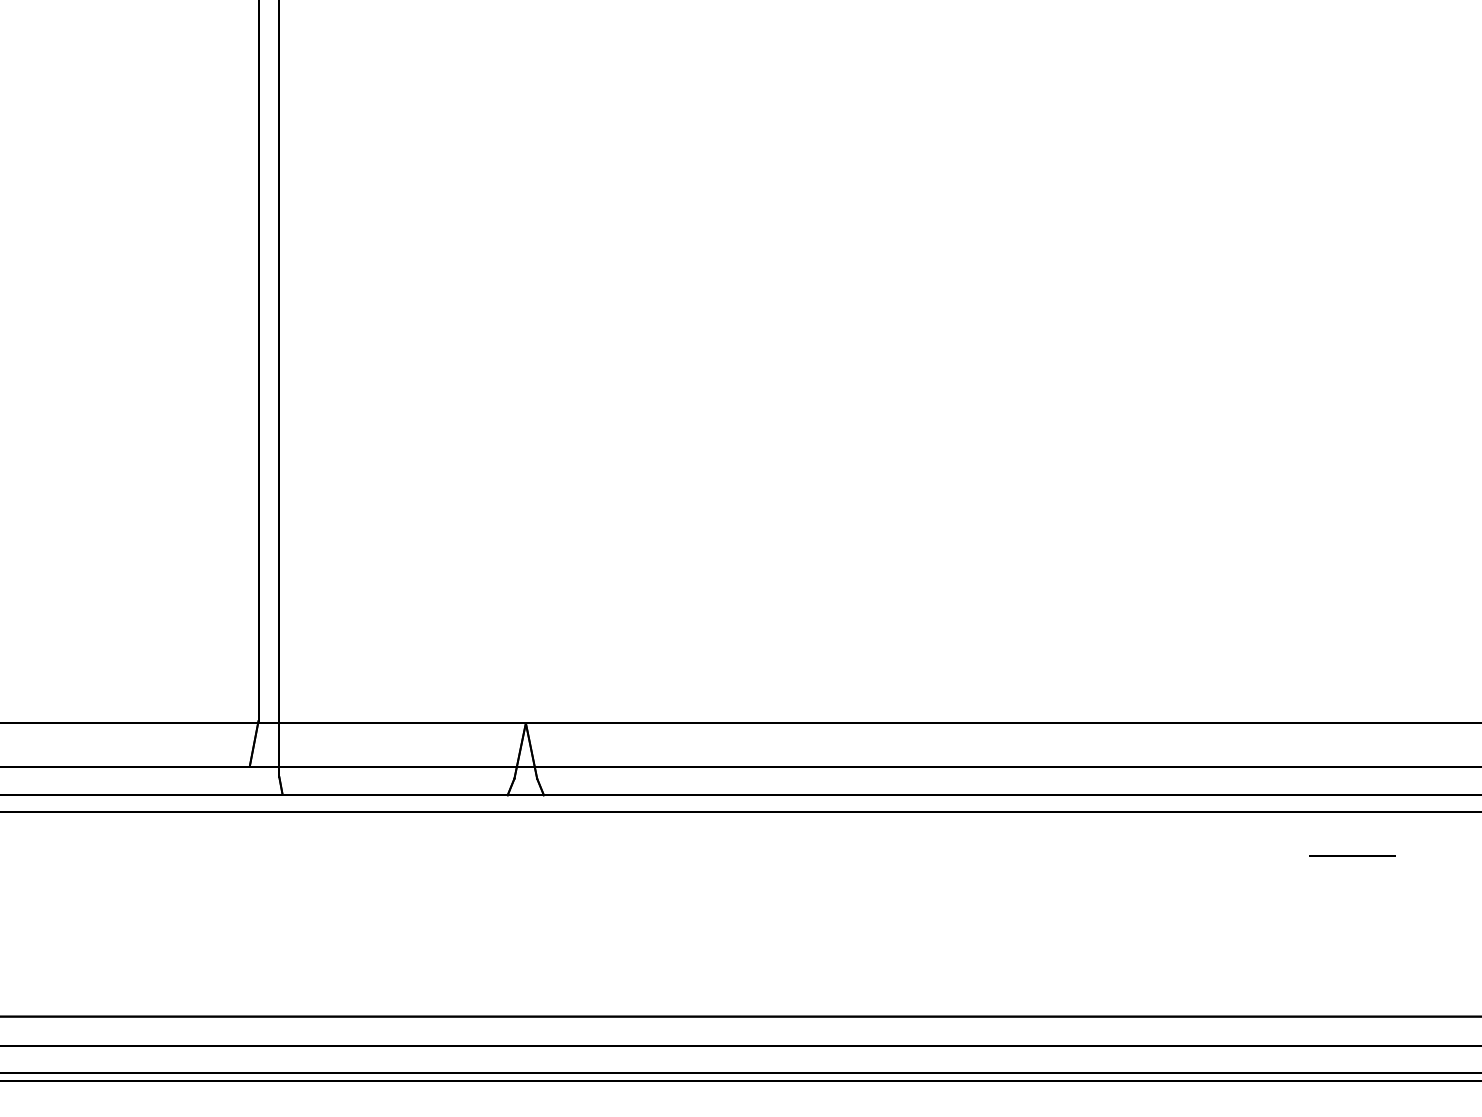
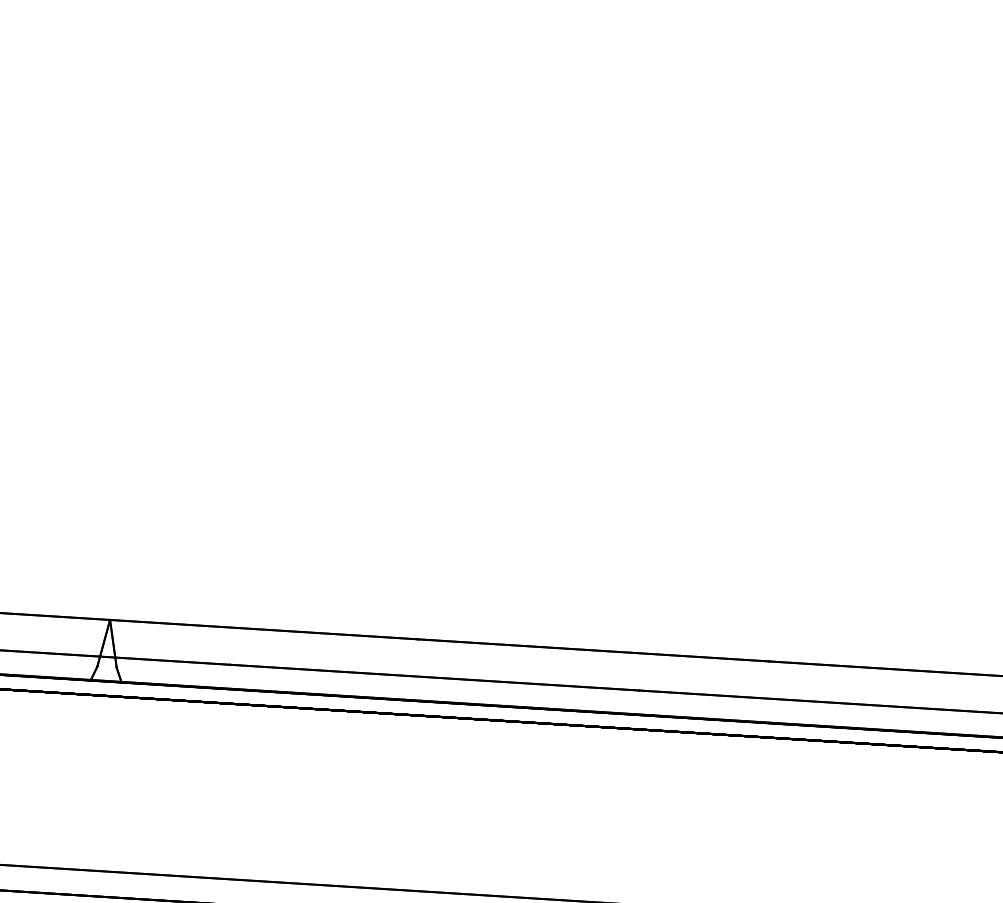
line: (1352, 855) -> (809, 777), removed

